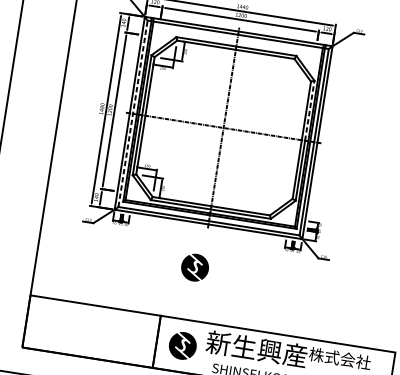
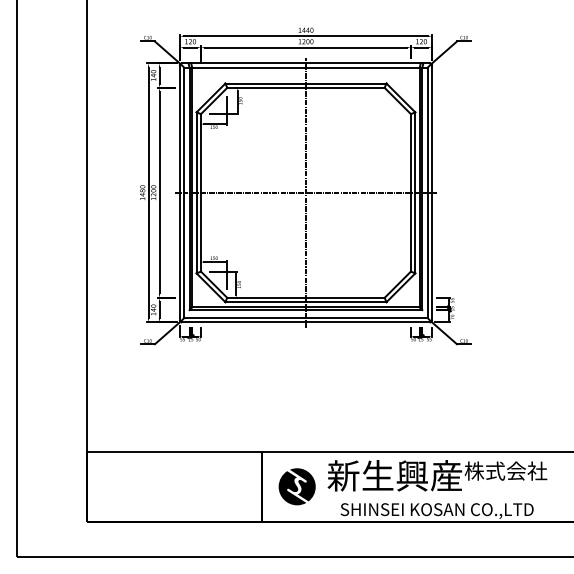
line: (309, 110) -> (415, 152), dashed -> solid
line: (133, 113) -> (184, 192), dashed -> solid
part: (194, 267) -> (296, 381), removed

